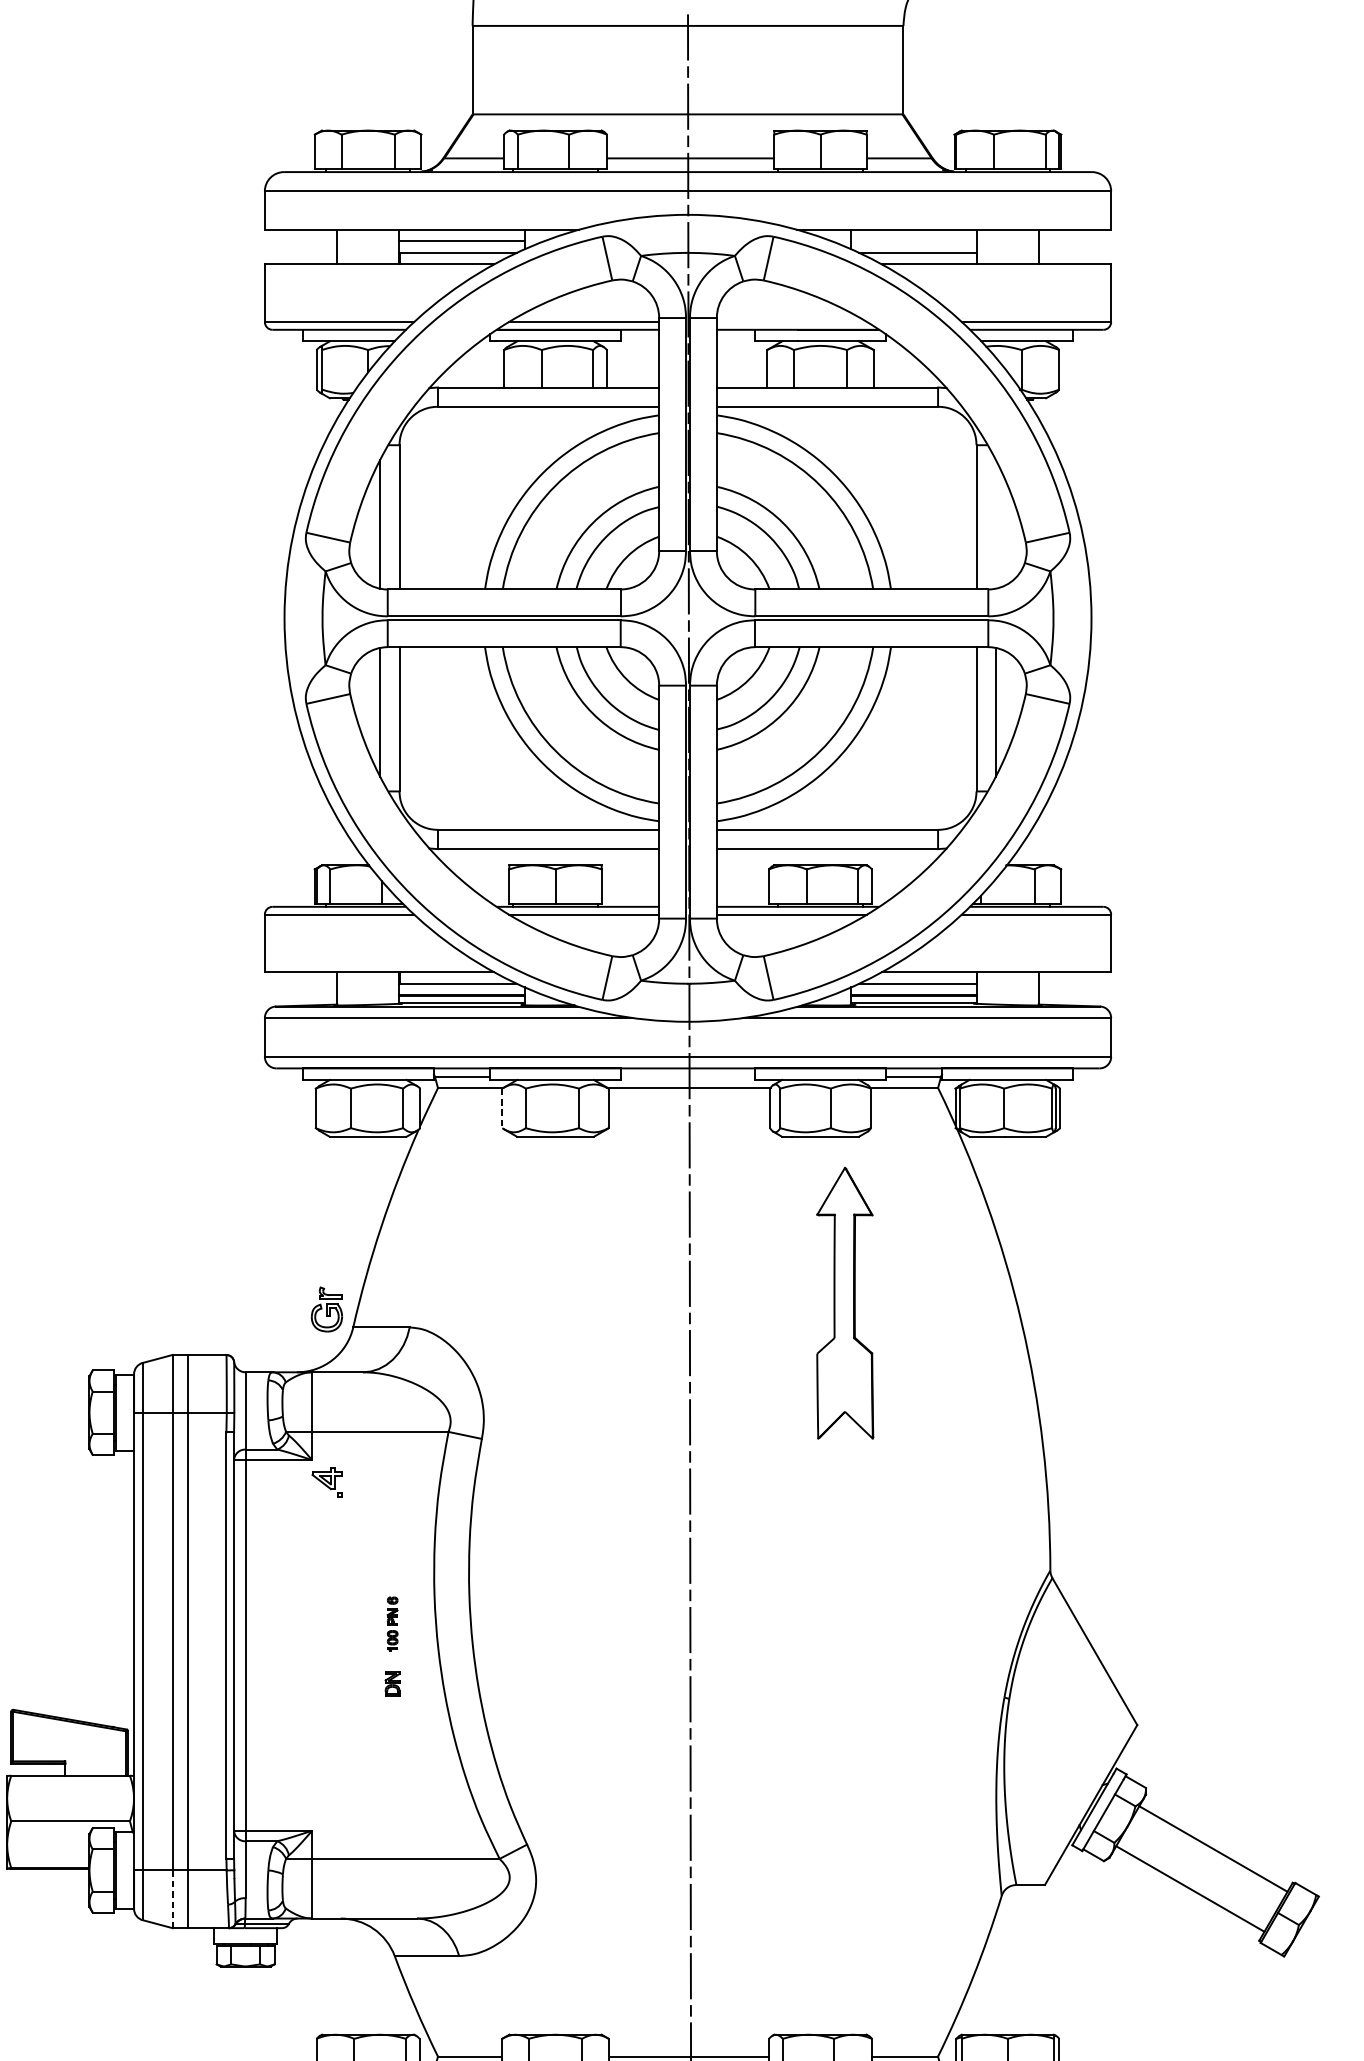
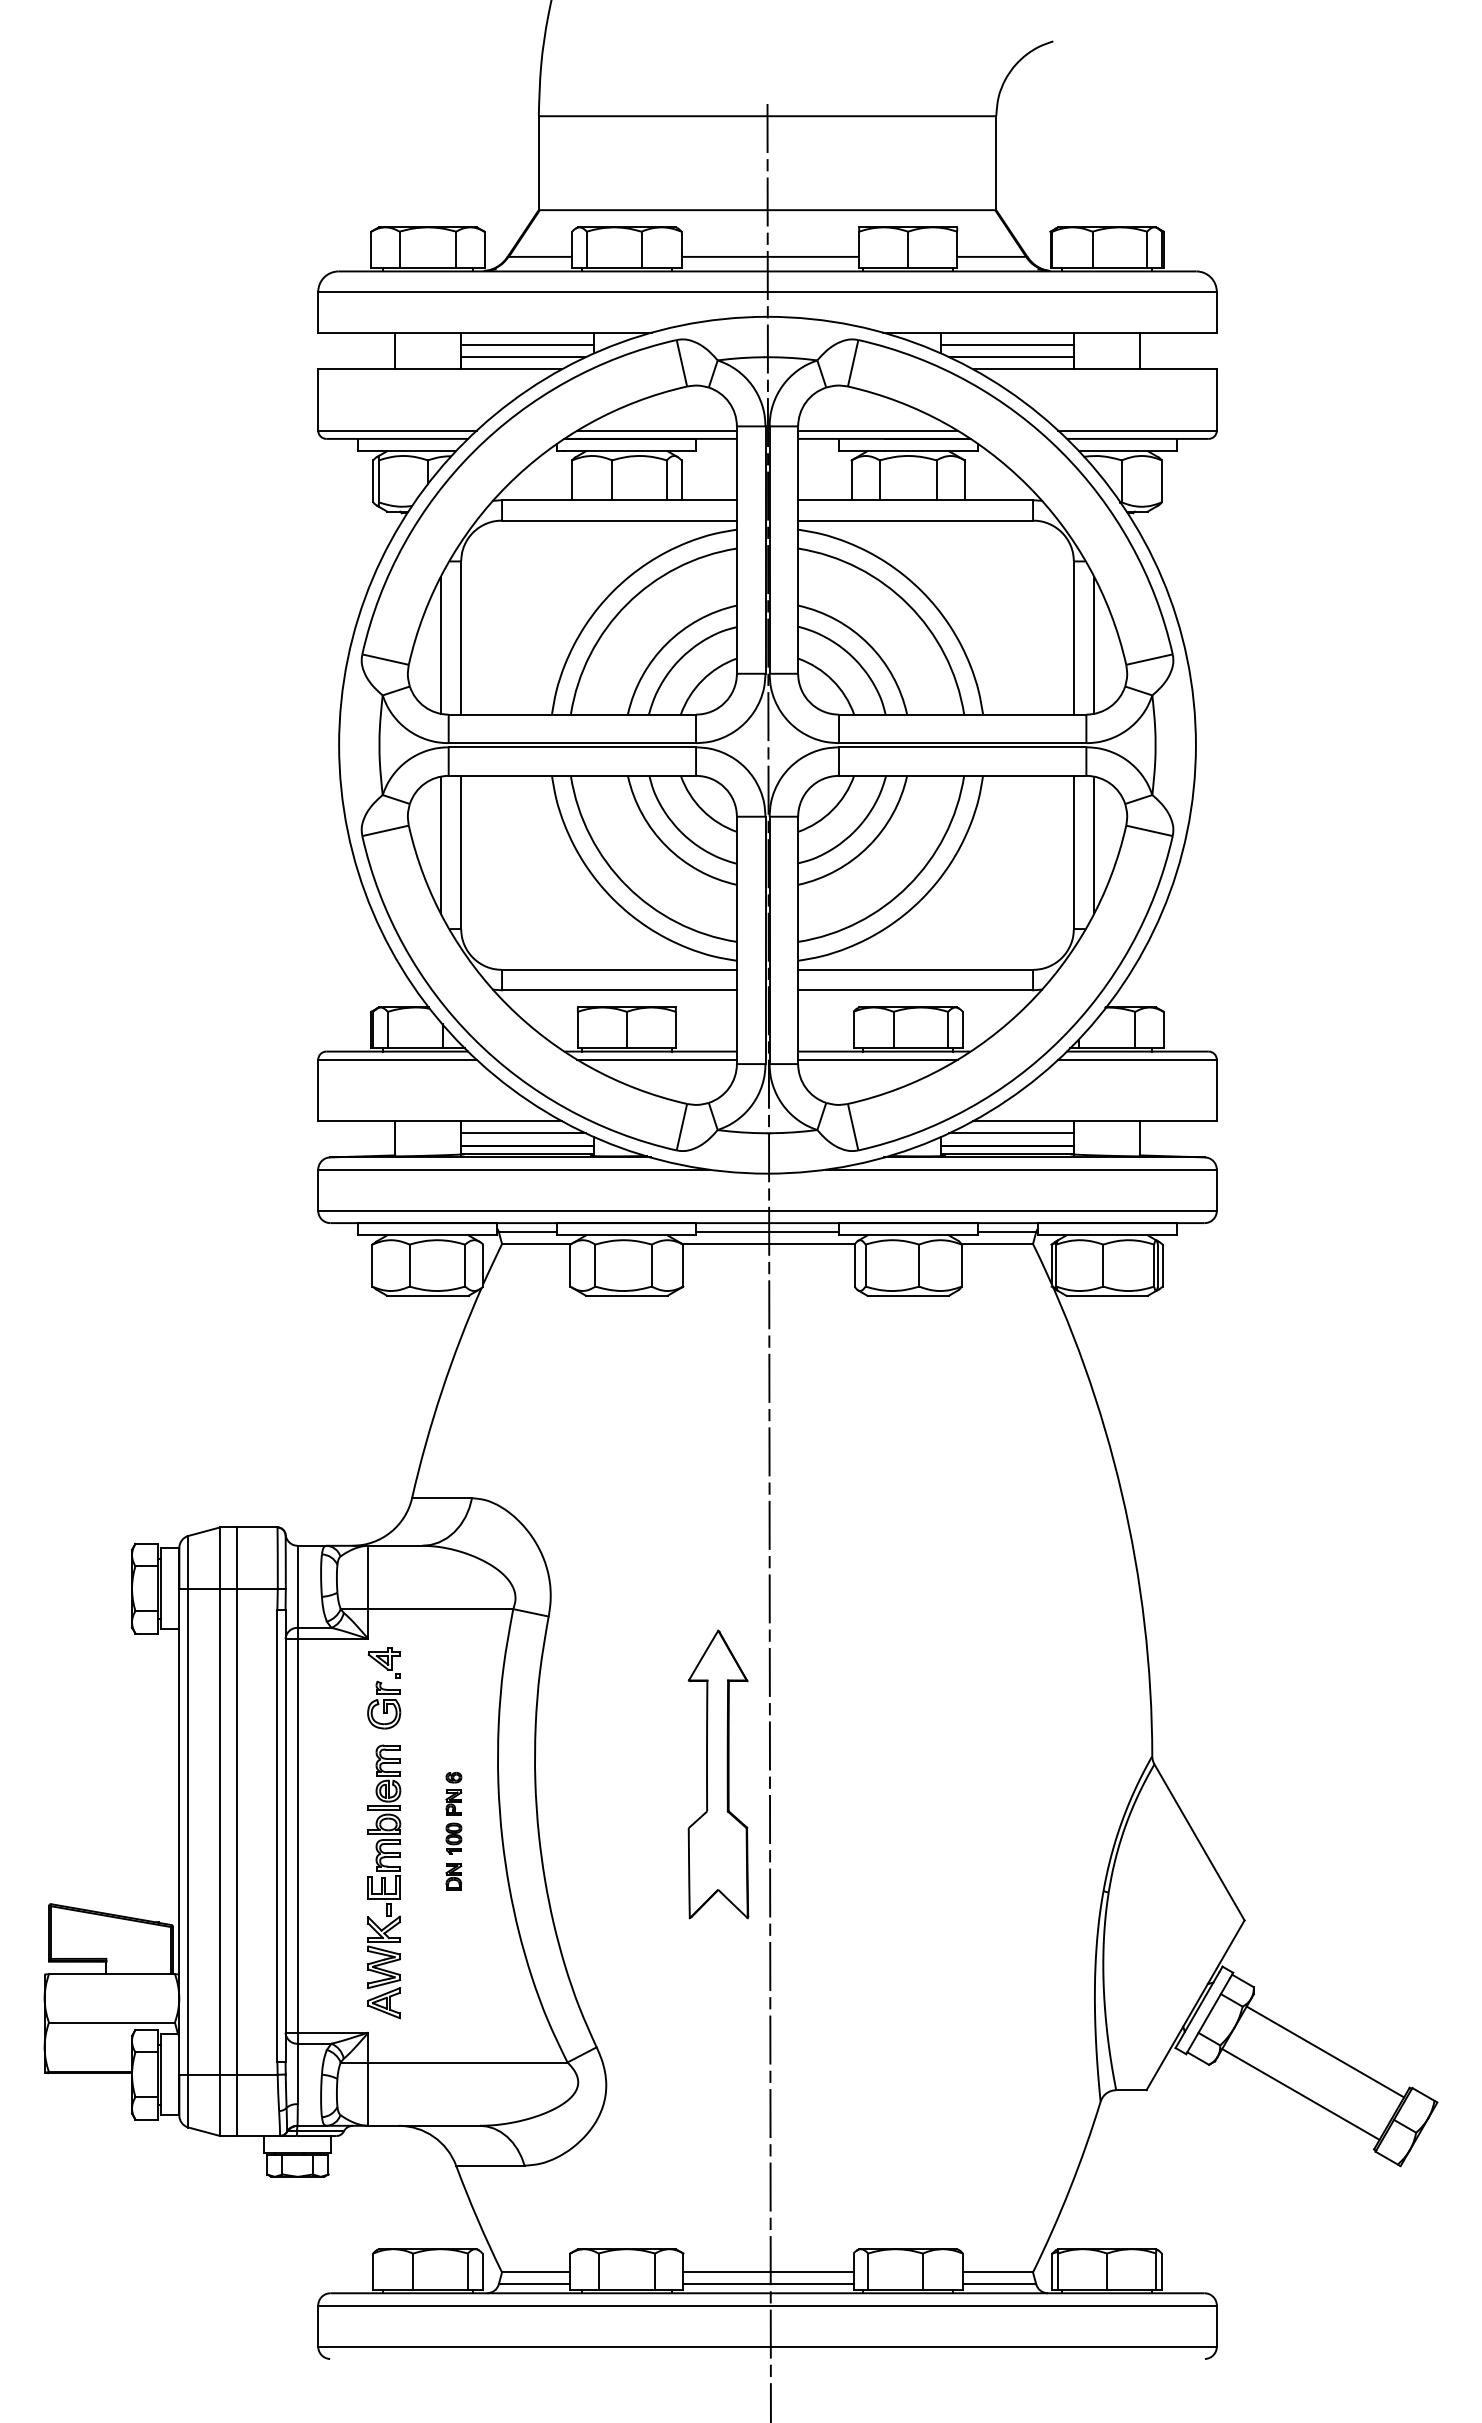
line: (914, 240) -> (1007, 344), added
line: (791, 321) -> (877, 430), added
line: (995, 523) -> (1094, 644), added
line: (687, 1077) -> (767, 1232), added
line: (502, 1109) -> (570, 1266), dashed -> solid
part: (845, 1303) -> (718, 1774), moved
part: (327, 1308) -> (384, 1704), moved
part: (392, 1623) -> (453, 1812), size x1.43
part: (327, 1688) -> (384, 1881), added
line: (172, 1899) -> (220, 2105), dashed -> solid

